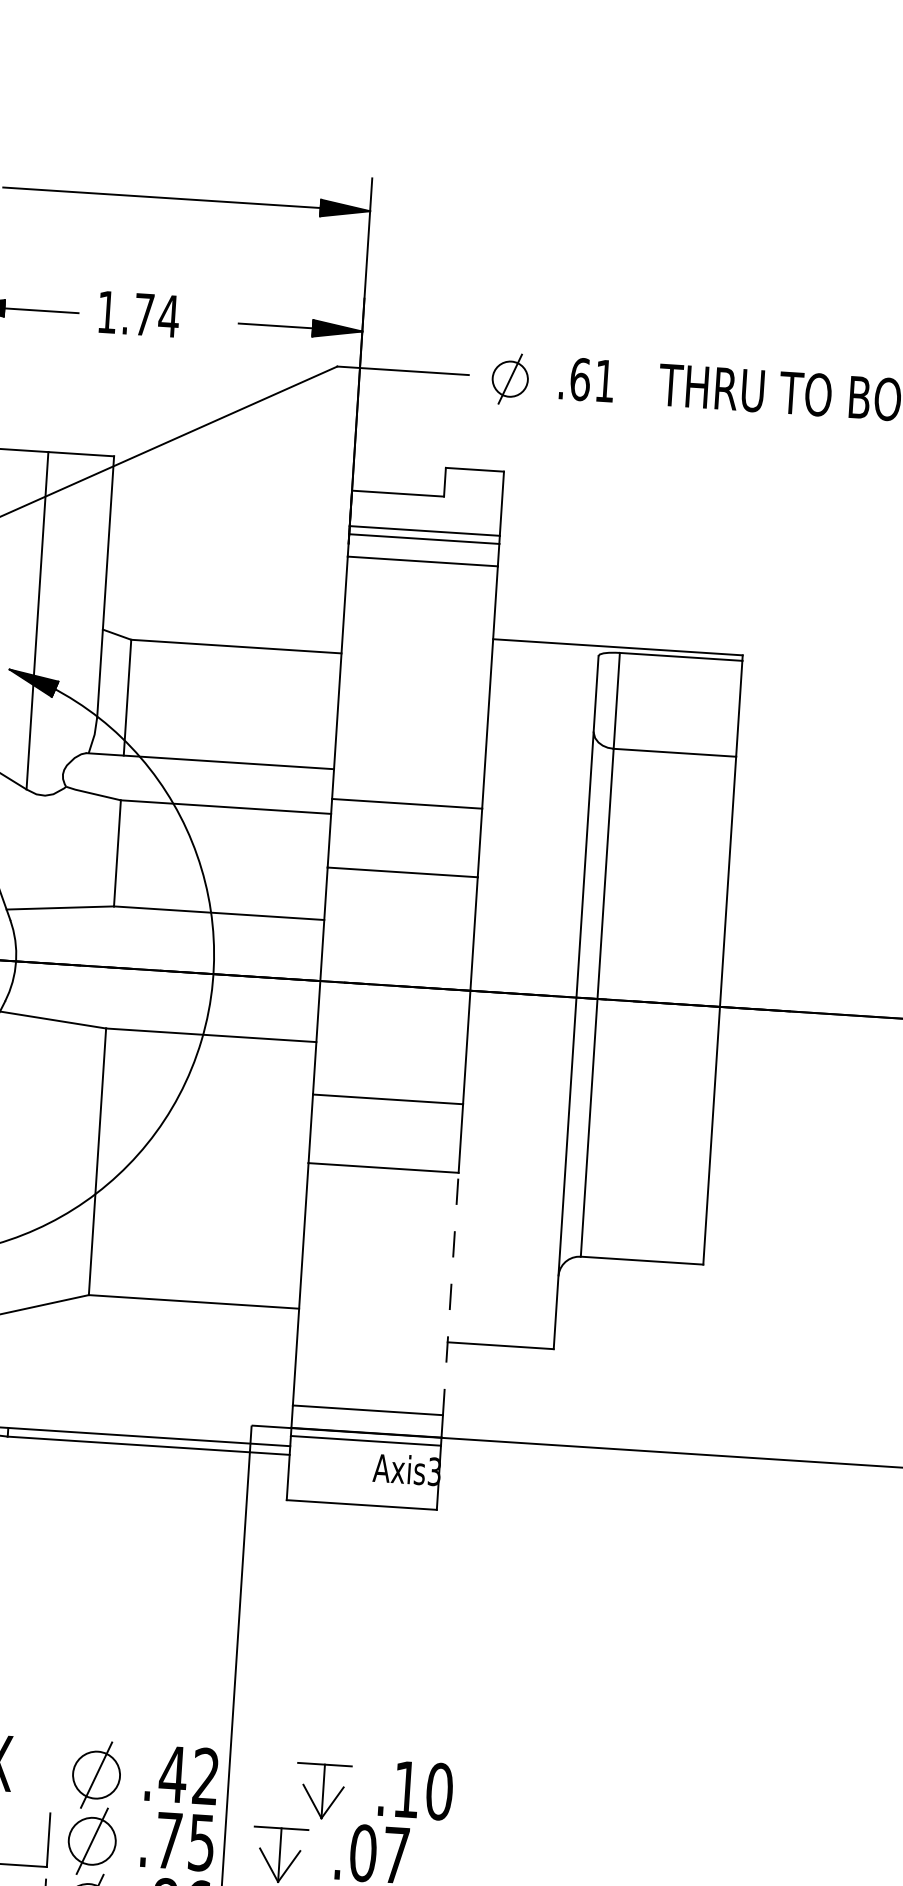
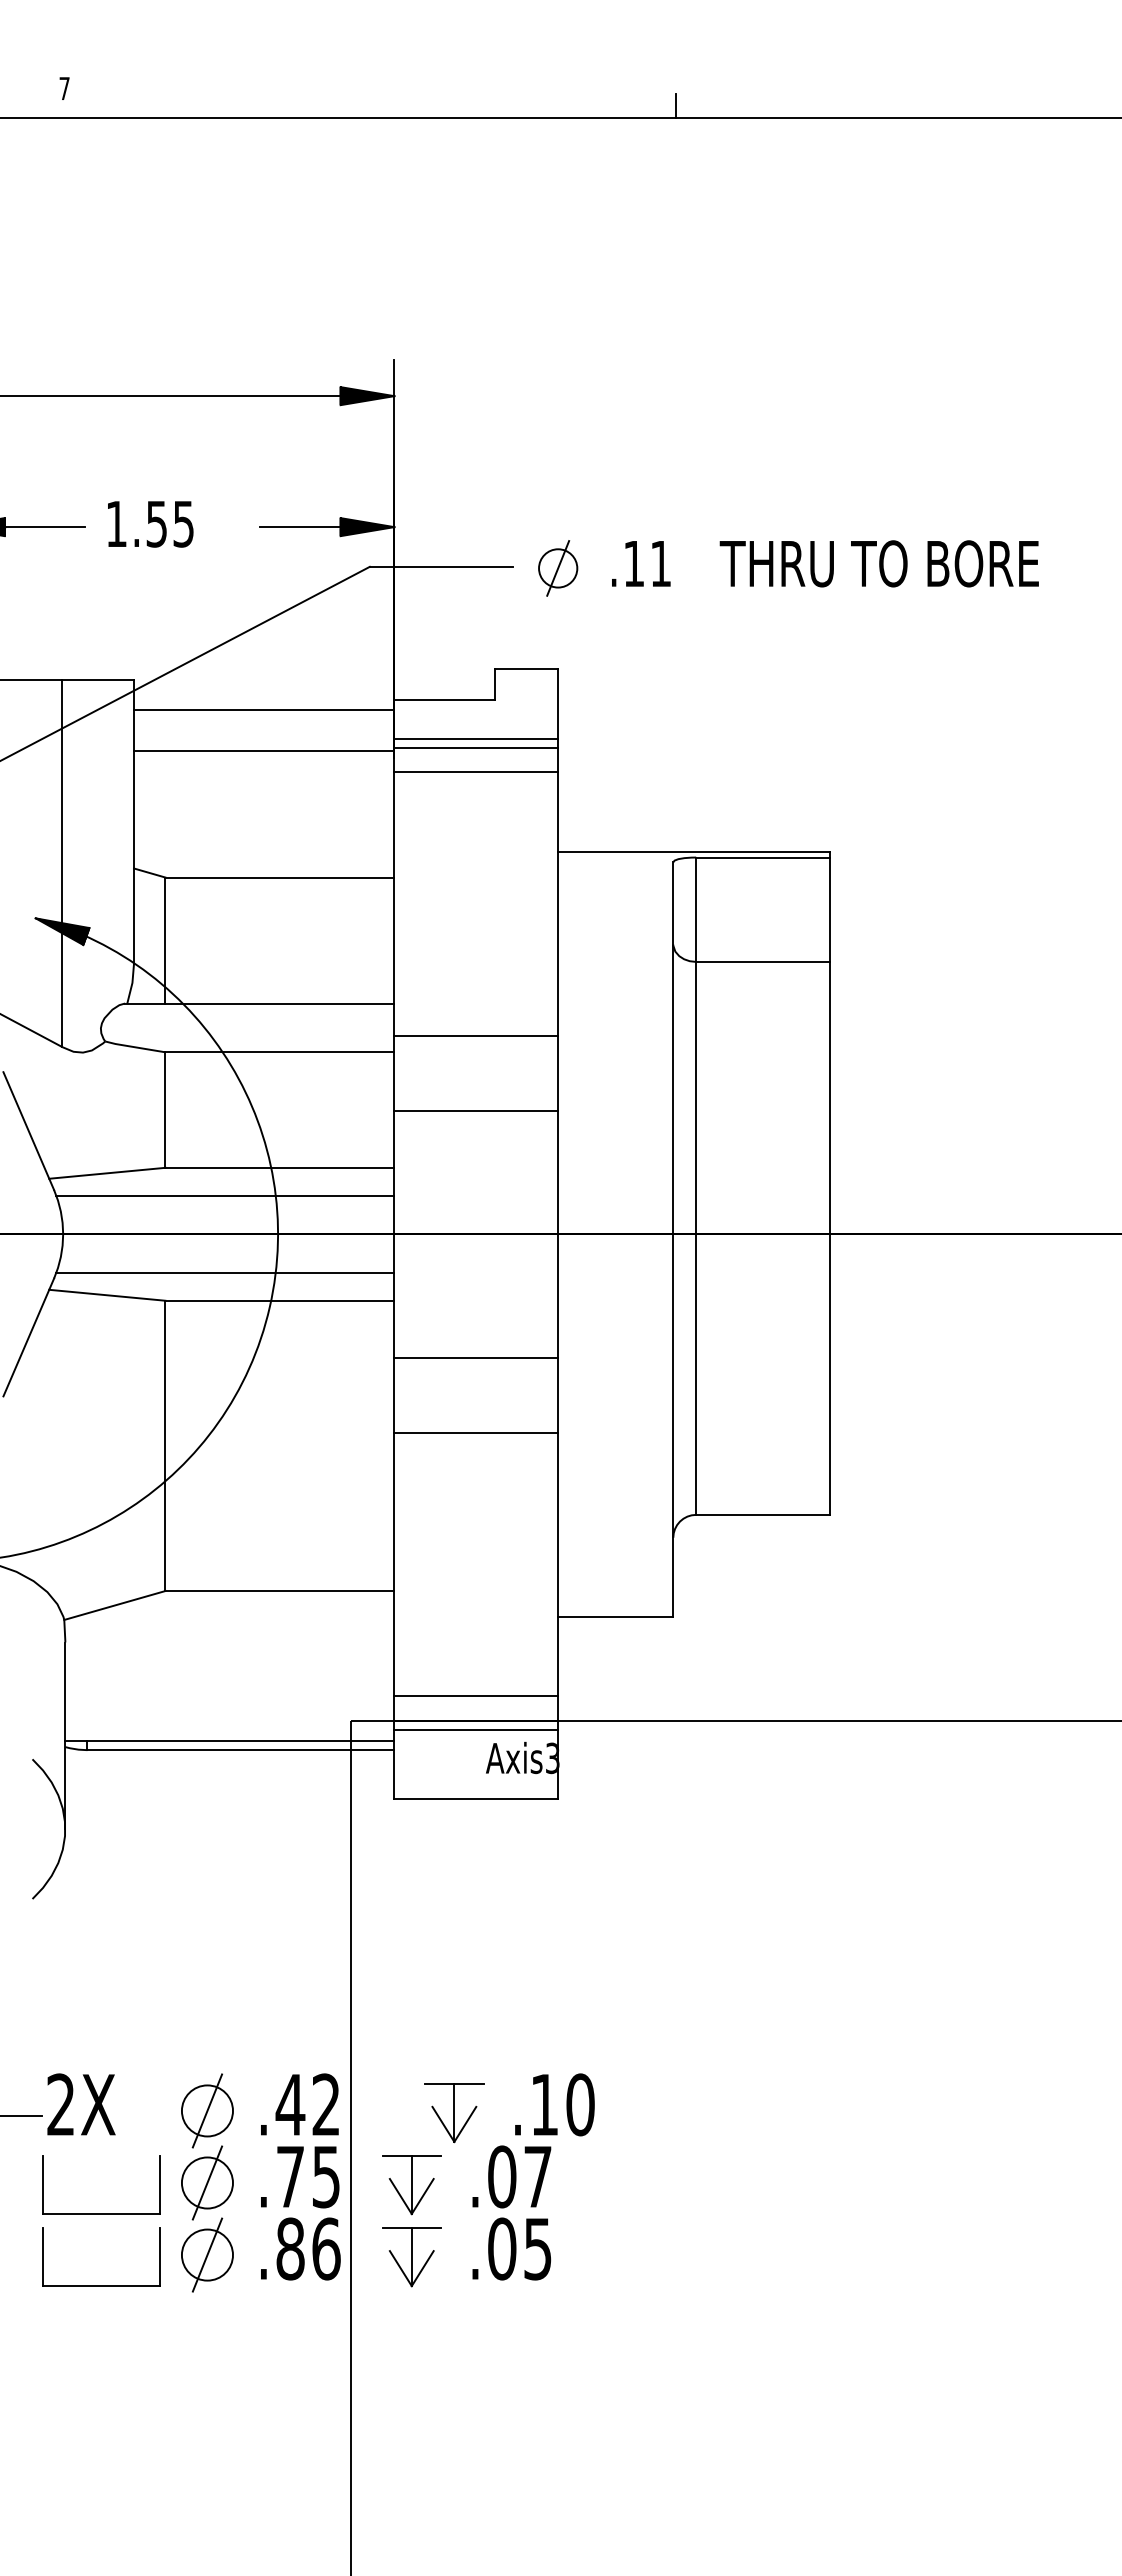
text: (156, 315) -> (170, 524), 1.74 -> 1.55
text: (579, 379) -> (633, 563), .61 -> .11
line: (232, 492) -> (264, 710), added
line: (229, 529) -> (264, 751), added
line: (167, 935) -> (225, 1195), added
line: (162, 1006) -> (225, 1272), added
line: (450, 1294) -> (557, 1564), dashed -> solid

